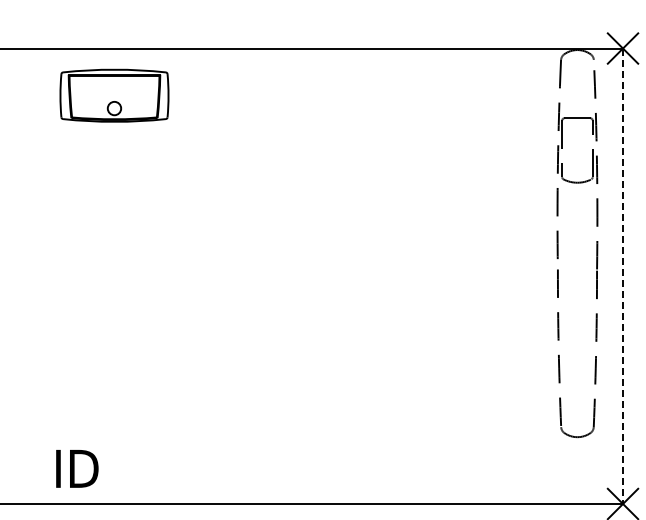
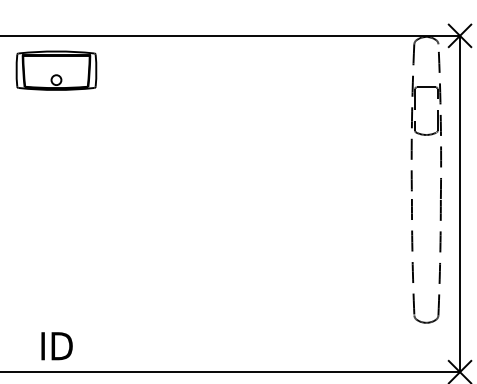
part: (114, 95) -> (56, 70), moved
line: (623, 276) -> (460, 204), dashed -> solid

